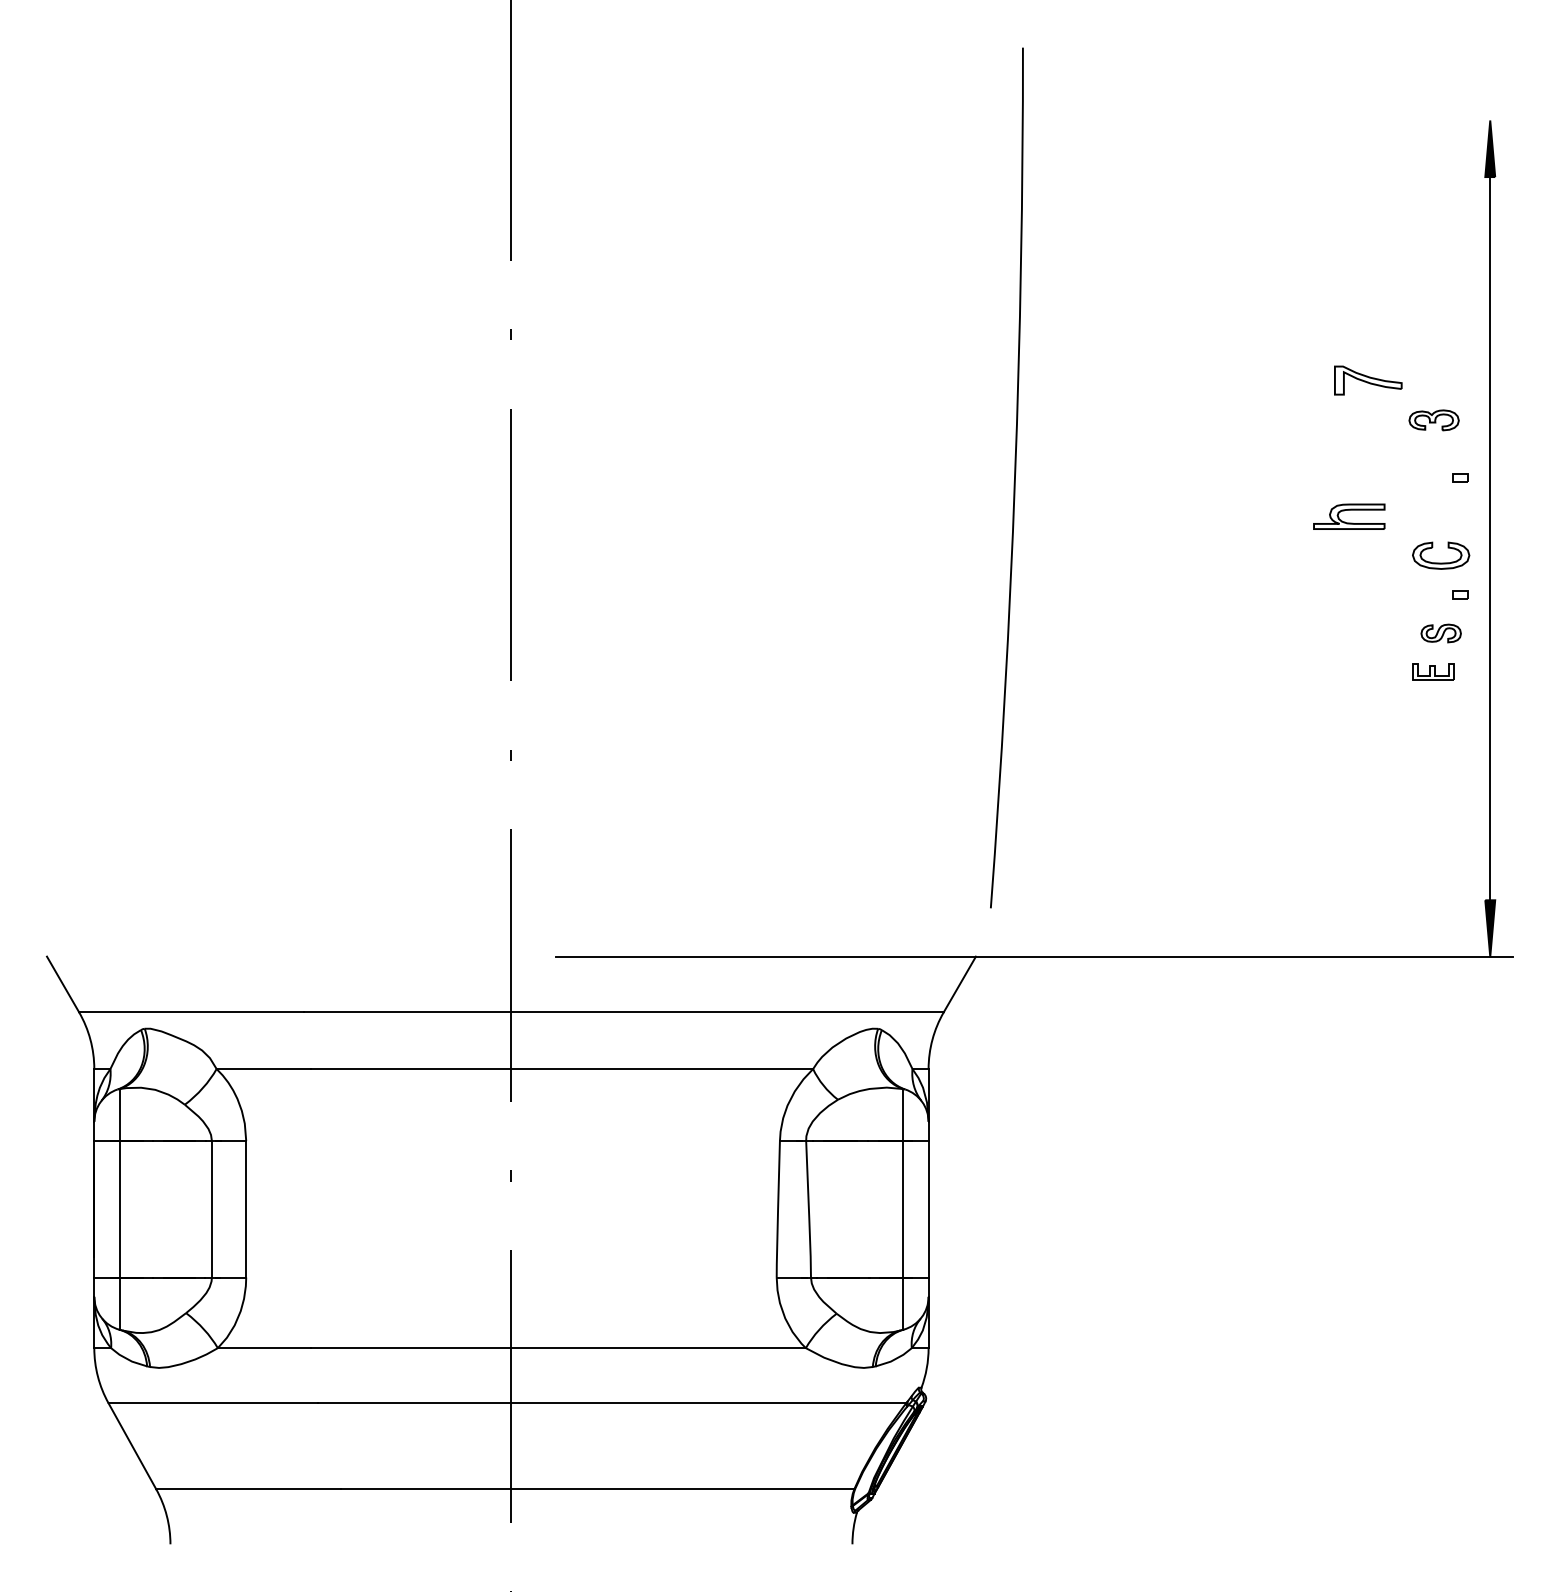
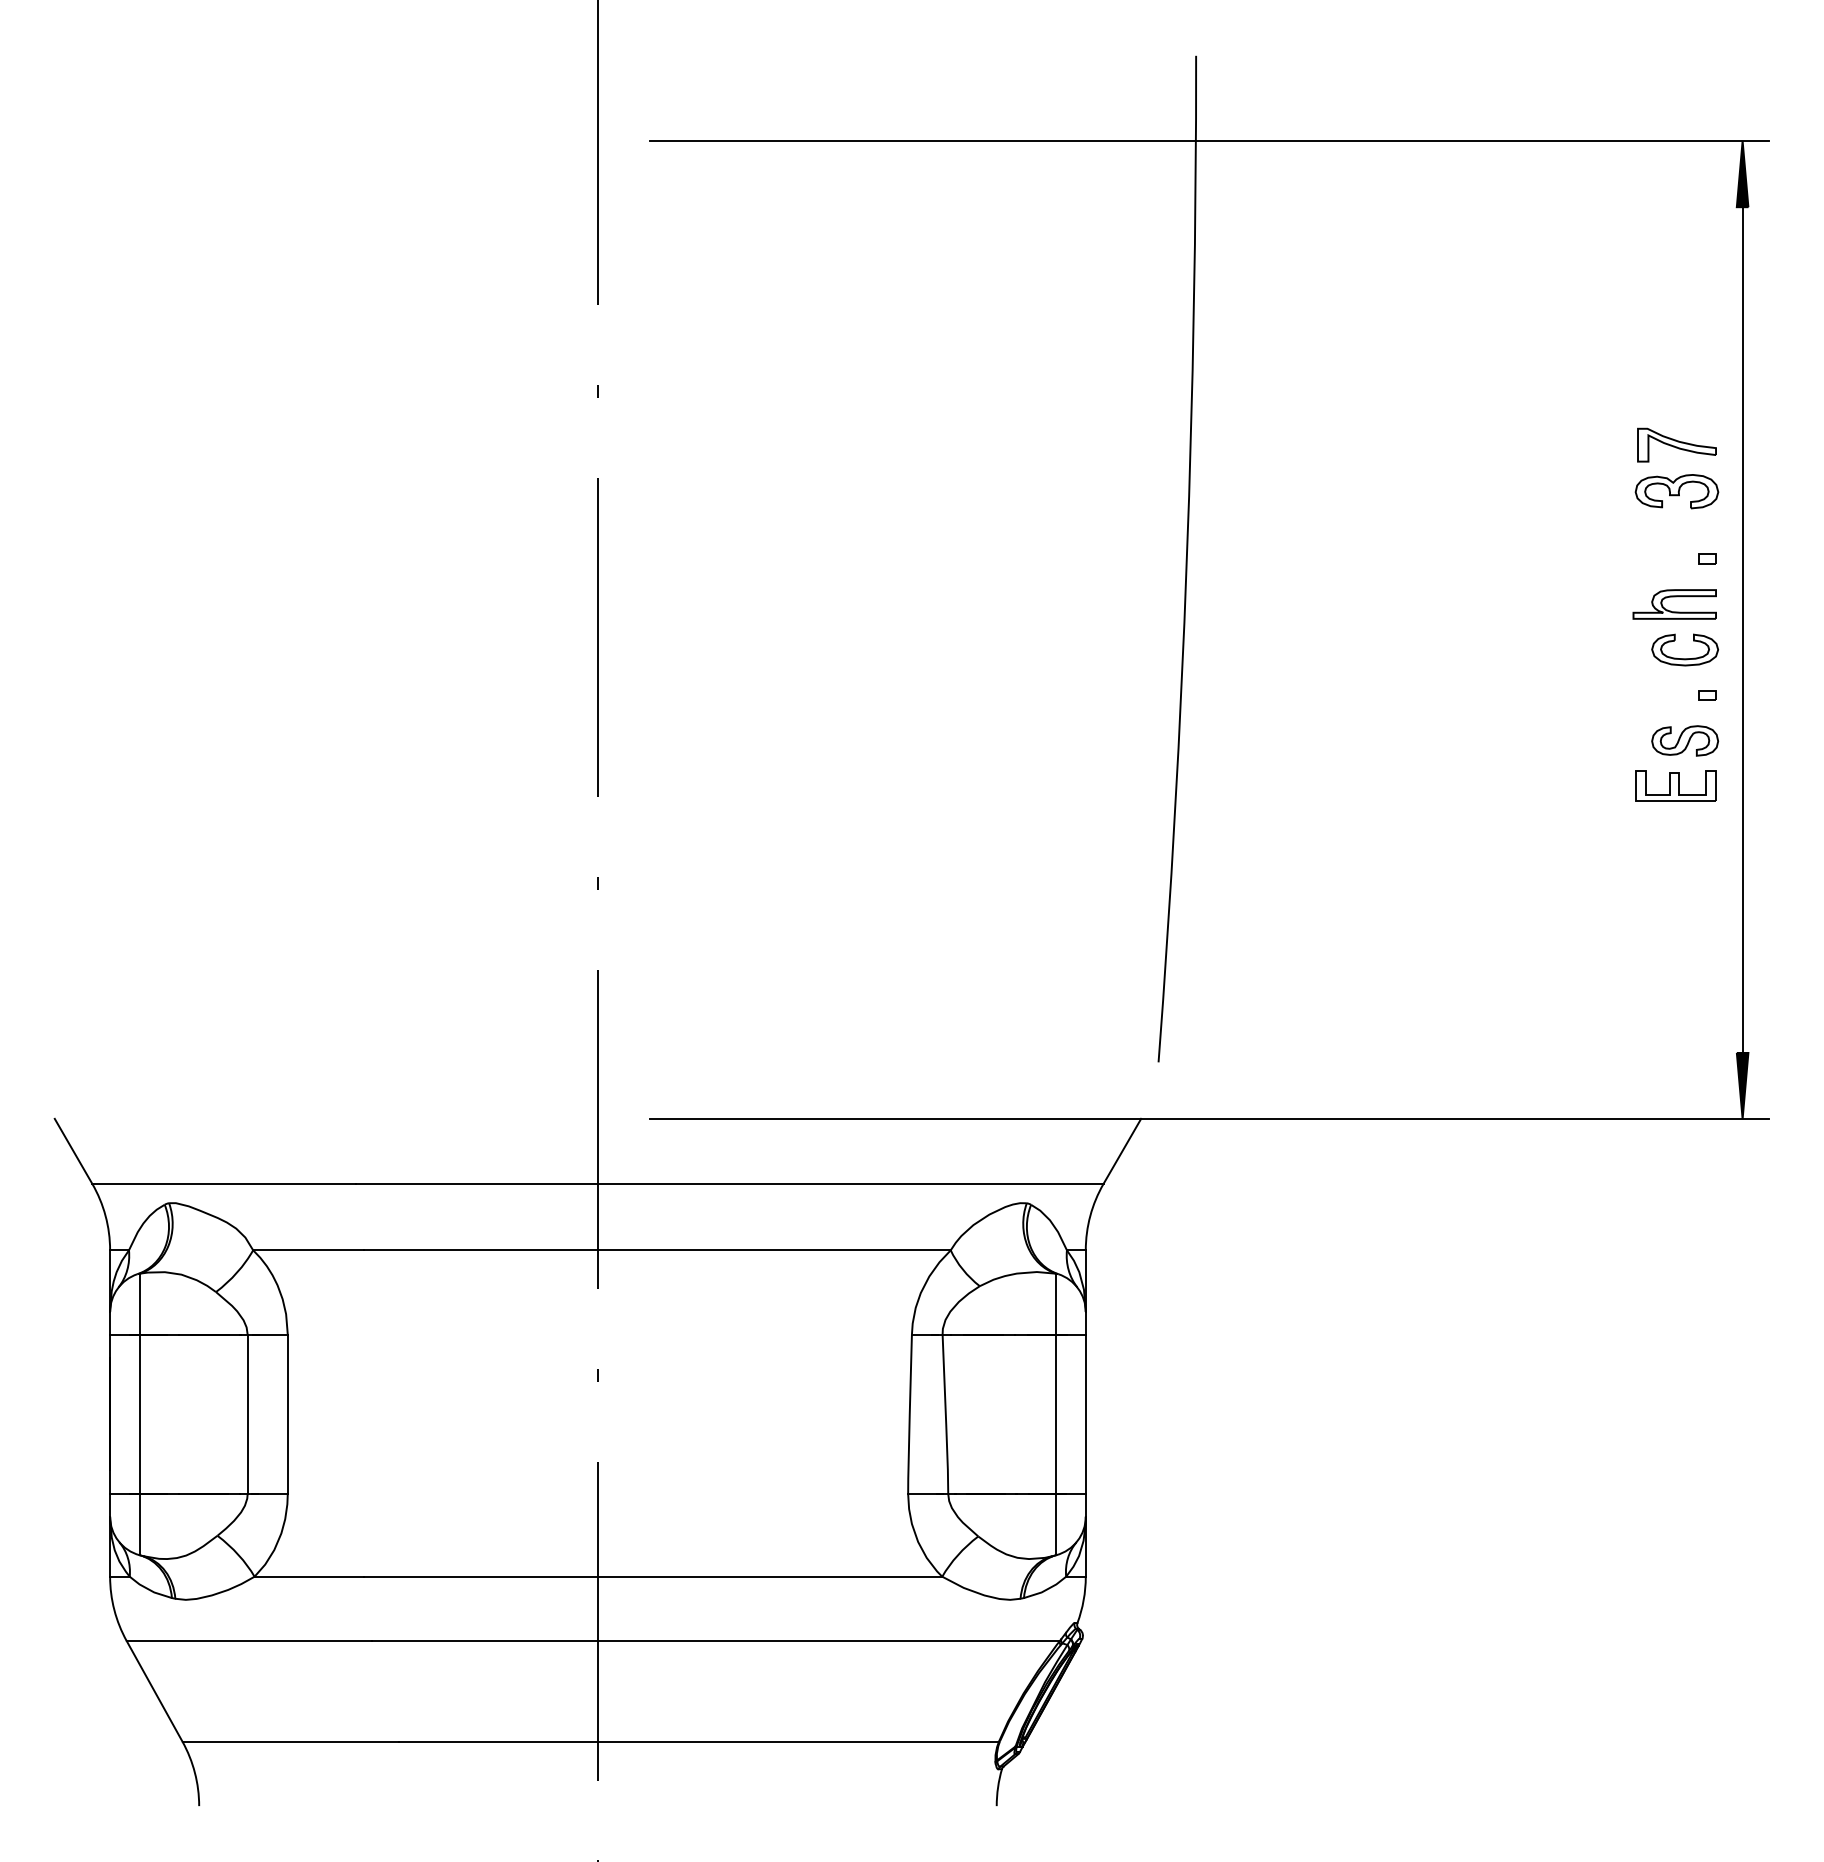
line: (1034, 120) -> (1209, 141), added
part: (1367, 379) -> (1676, 444), moved
part: (1433, 420) -> (1676, 491), size x1.43
part: (1349, 510) -> (1674, 597), moved
part: (1441, 633) -> (1685, 740), size x1.43
part: (1432, 671) -> (1675, 785), size x1.67

